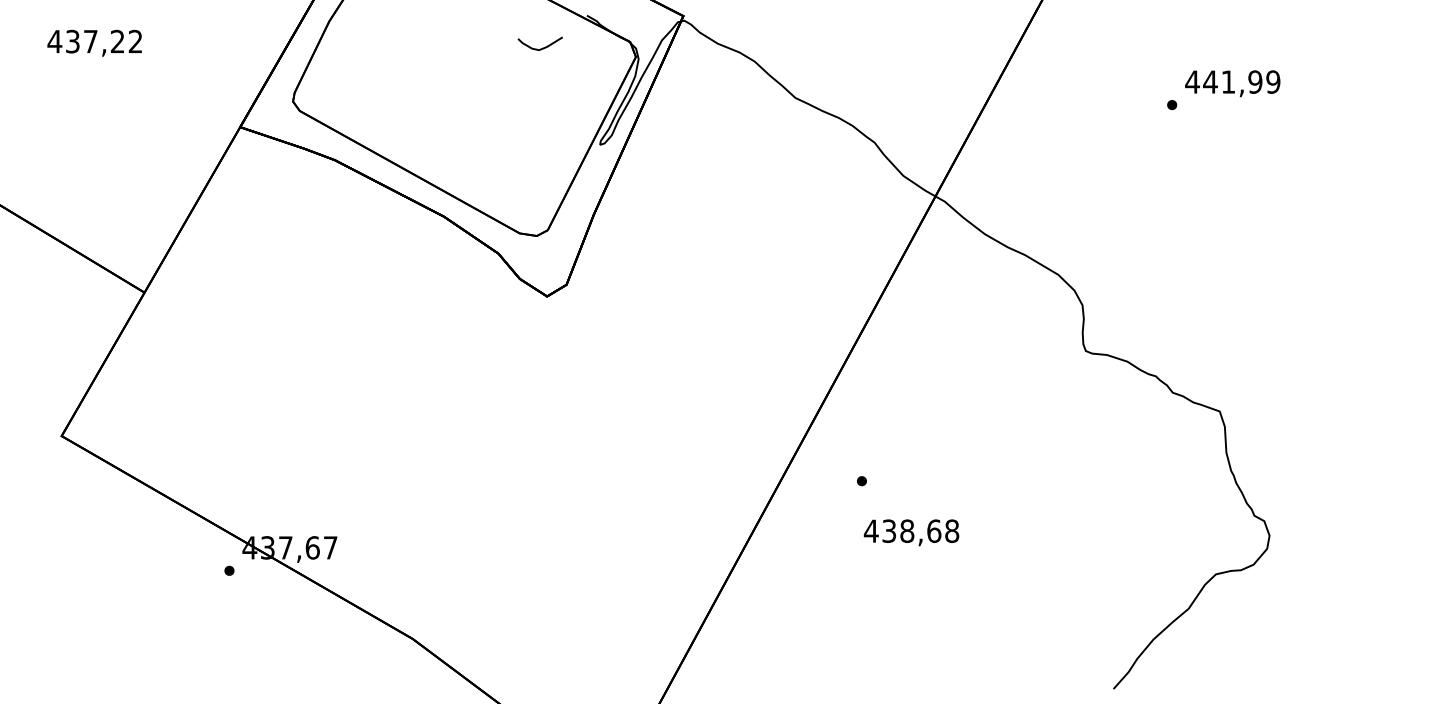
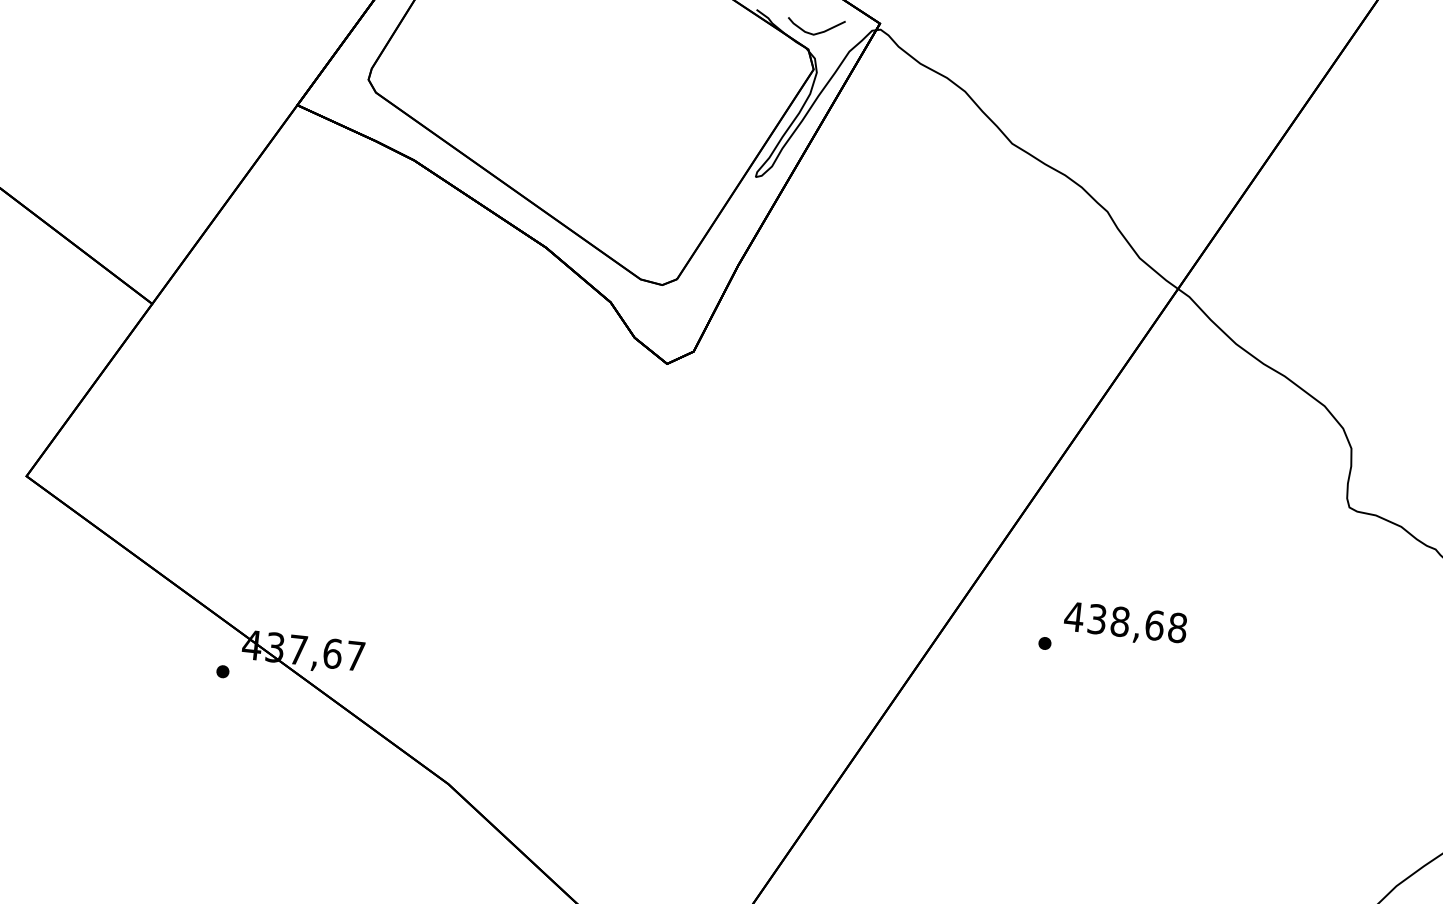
curve: (542, 47) -> (818, 31), moved
text: (911, 532) -> (1125, 624), moved

